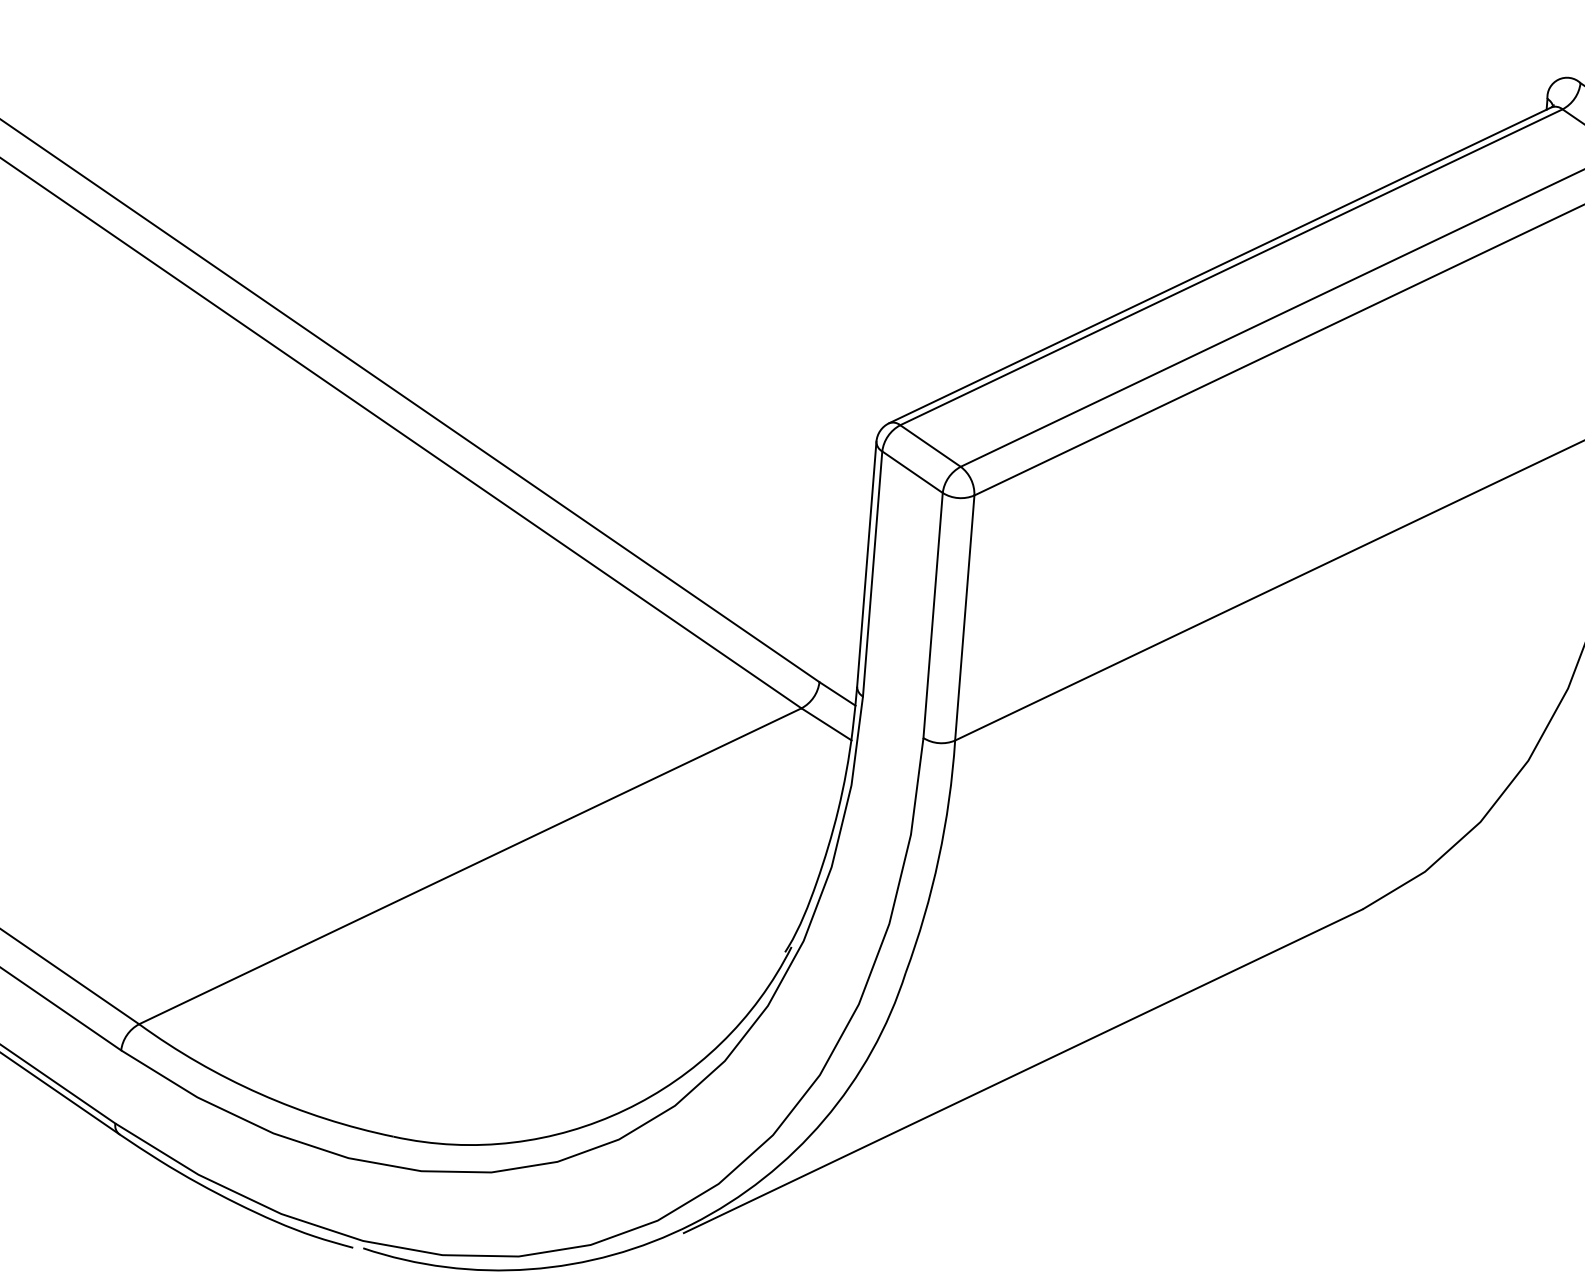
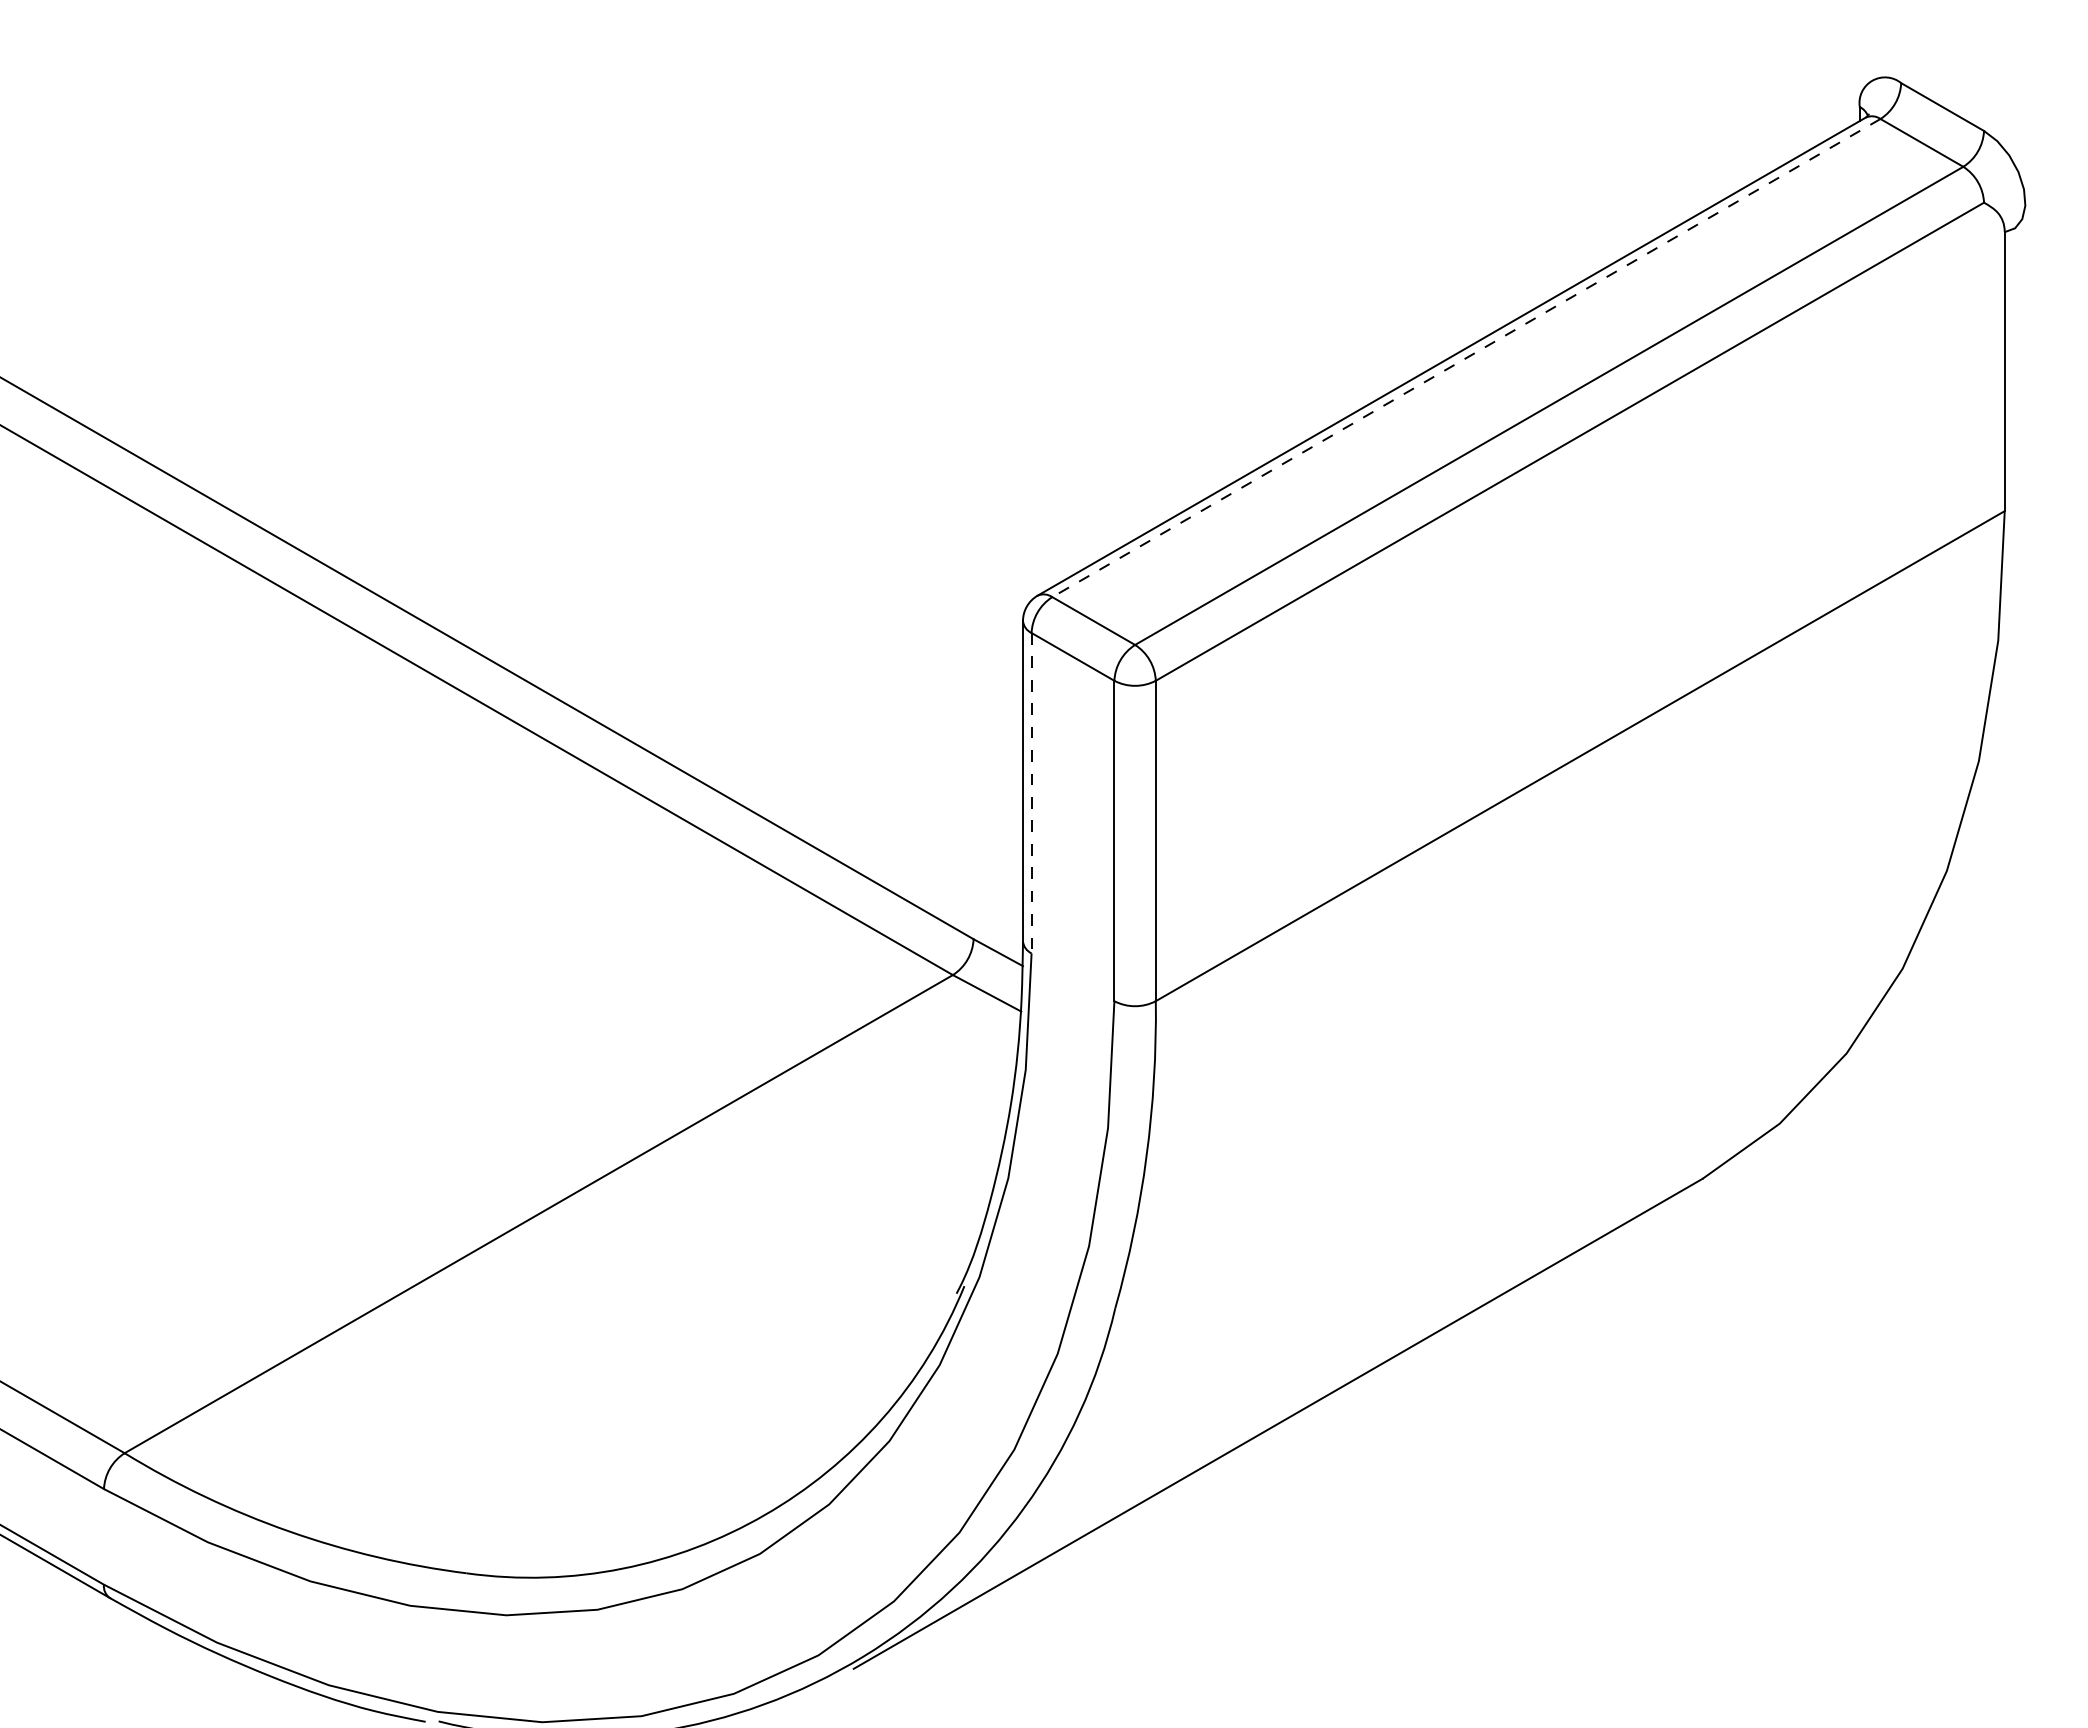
line: (1230, 267) -> (1465, 358), solid -> dashed
line: (872, 574) -> (1031, 793), solid -> dashed

